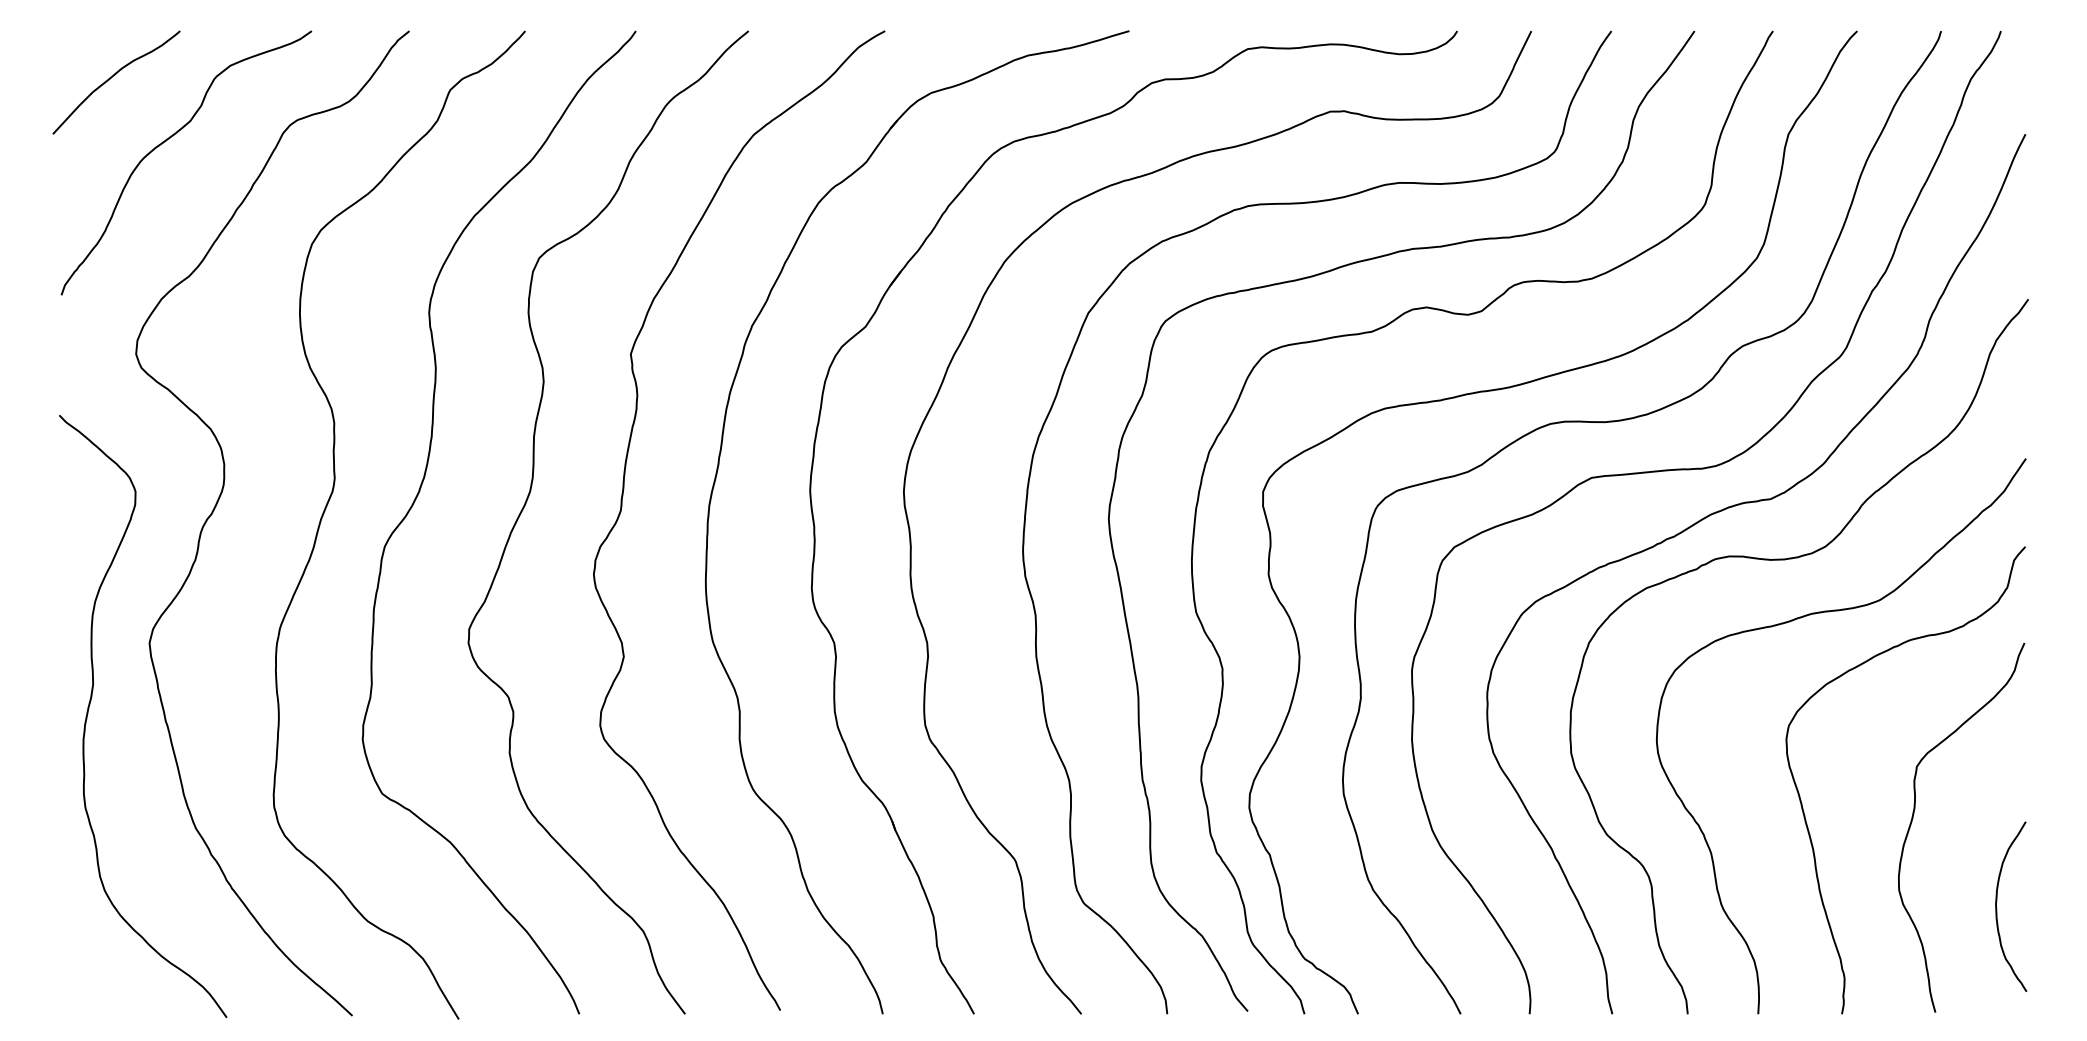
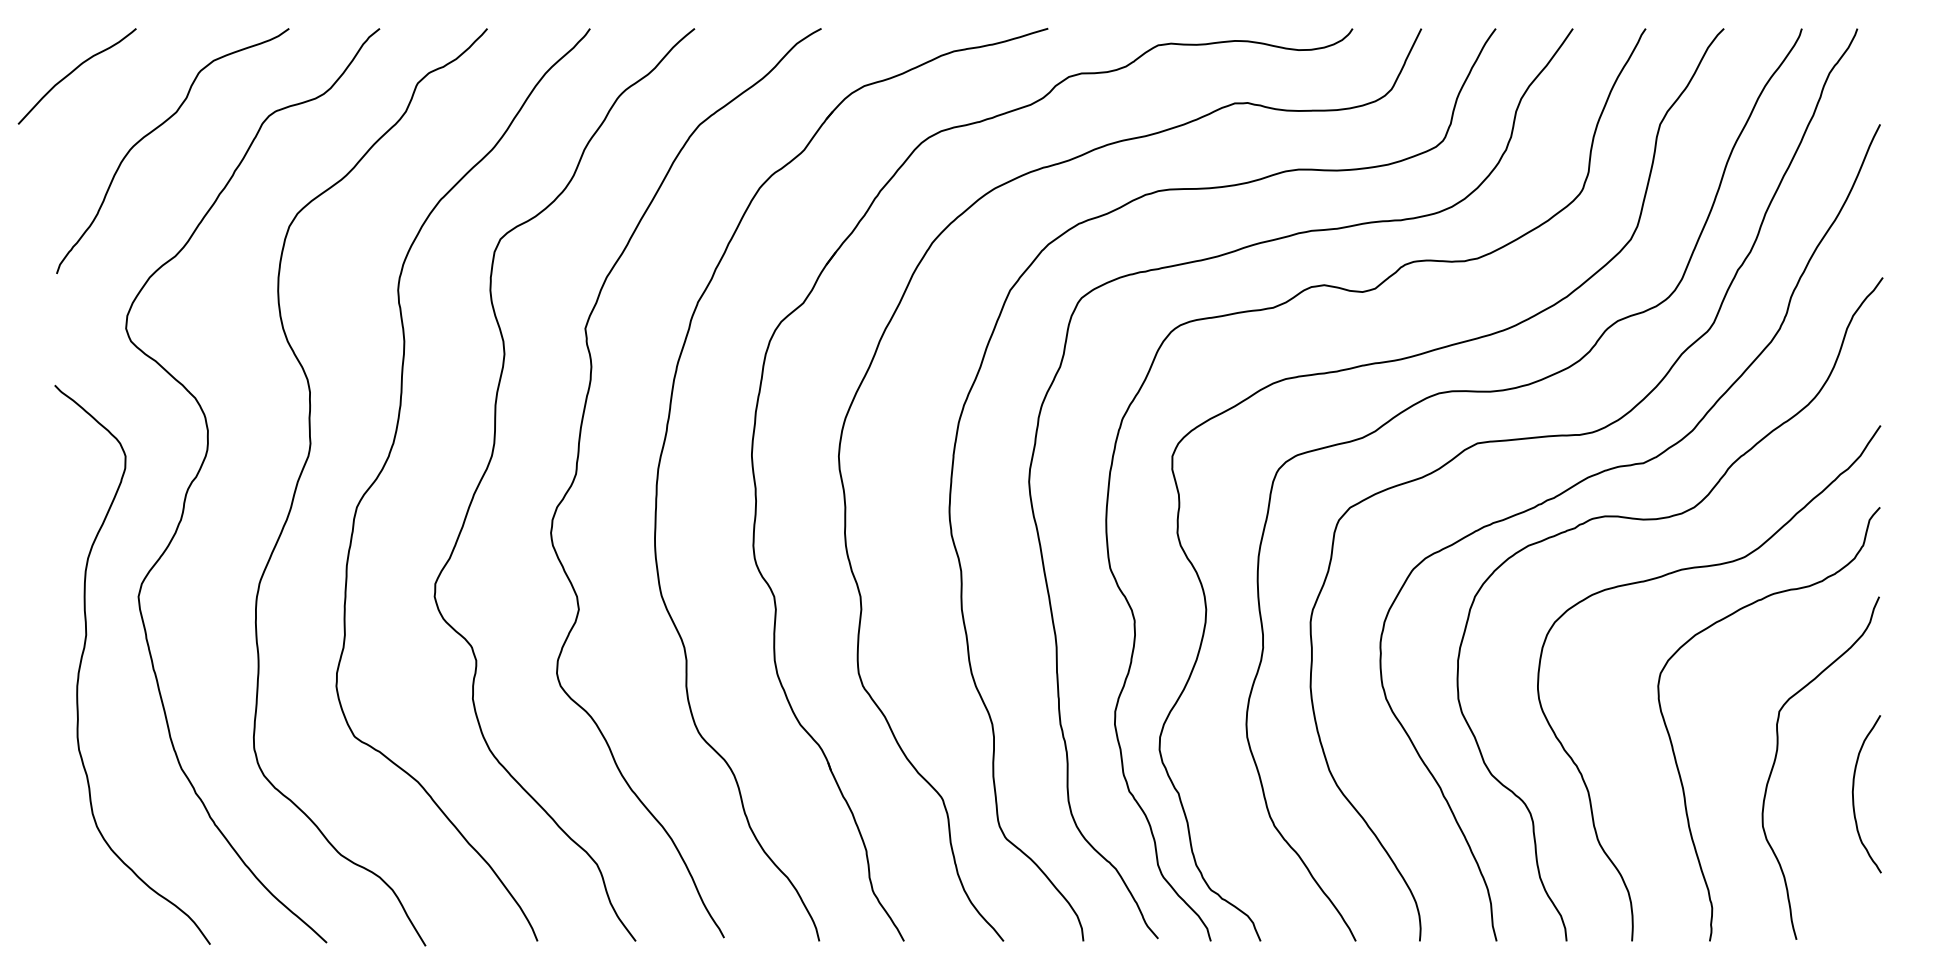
curve: (112, 77) -> (73, 71), moved
curve: (1997, 908) -> (1854, 795), moved

